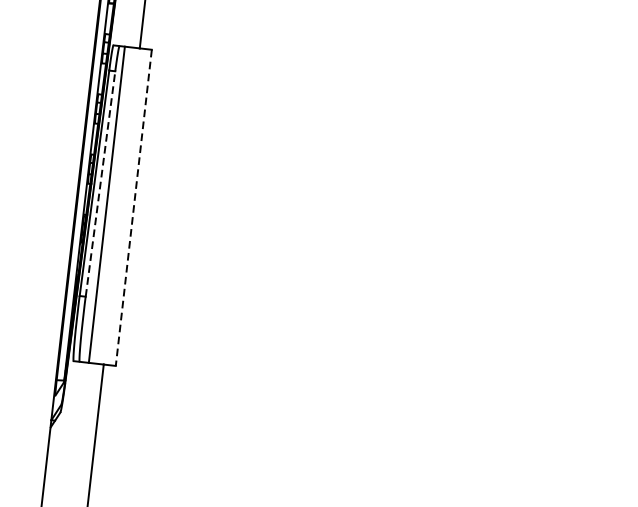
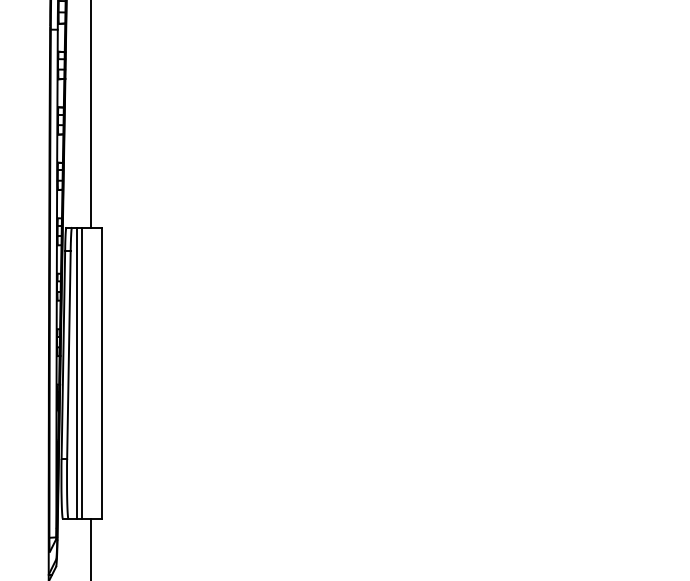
line: (99, 184) -> (68, 355), dashed -> solid
line: (113, 204) -> (82, 372), added
line: (133, 208) -> (101, 373), dashed -> solid

